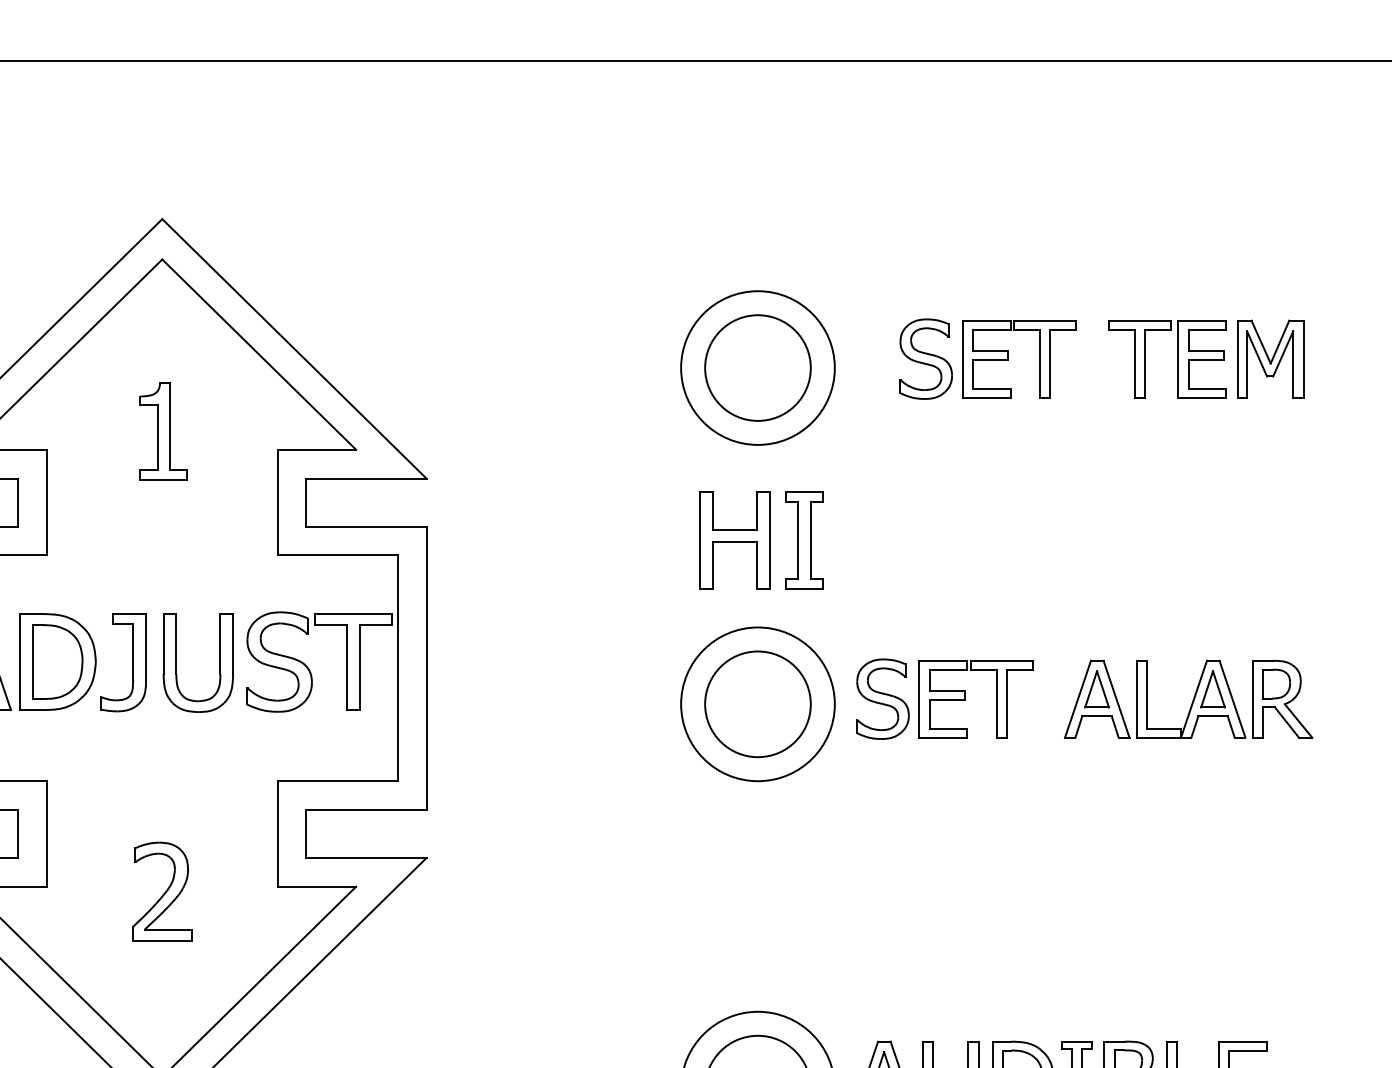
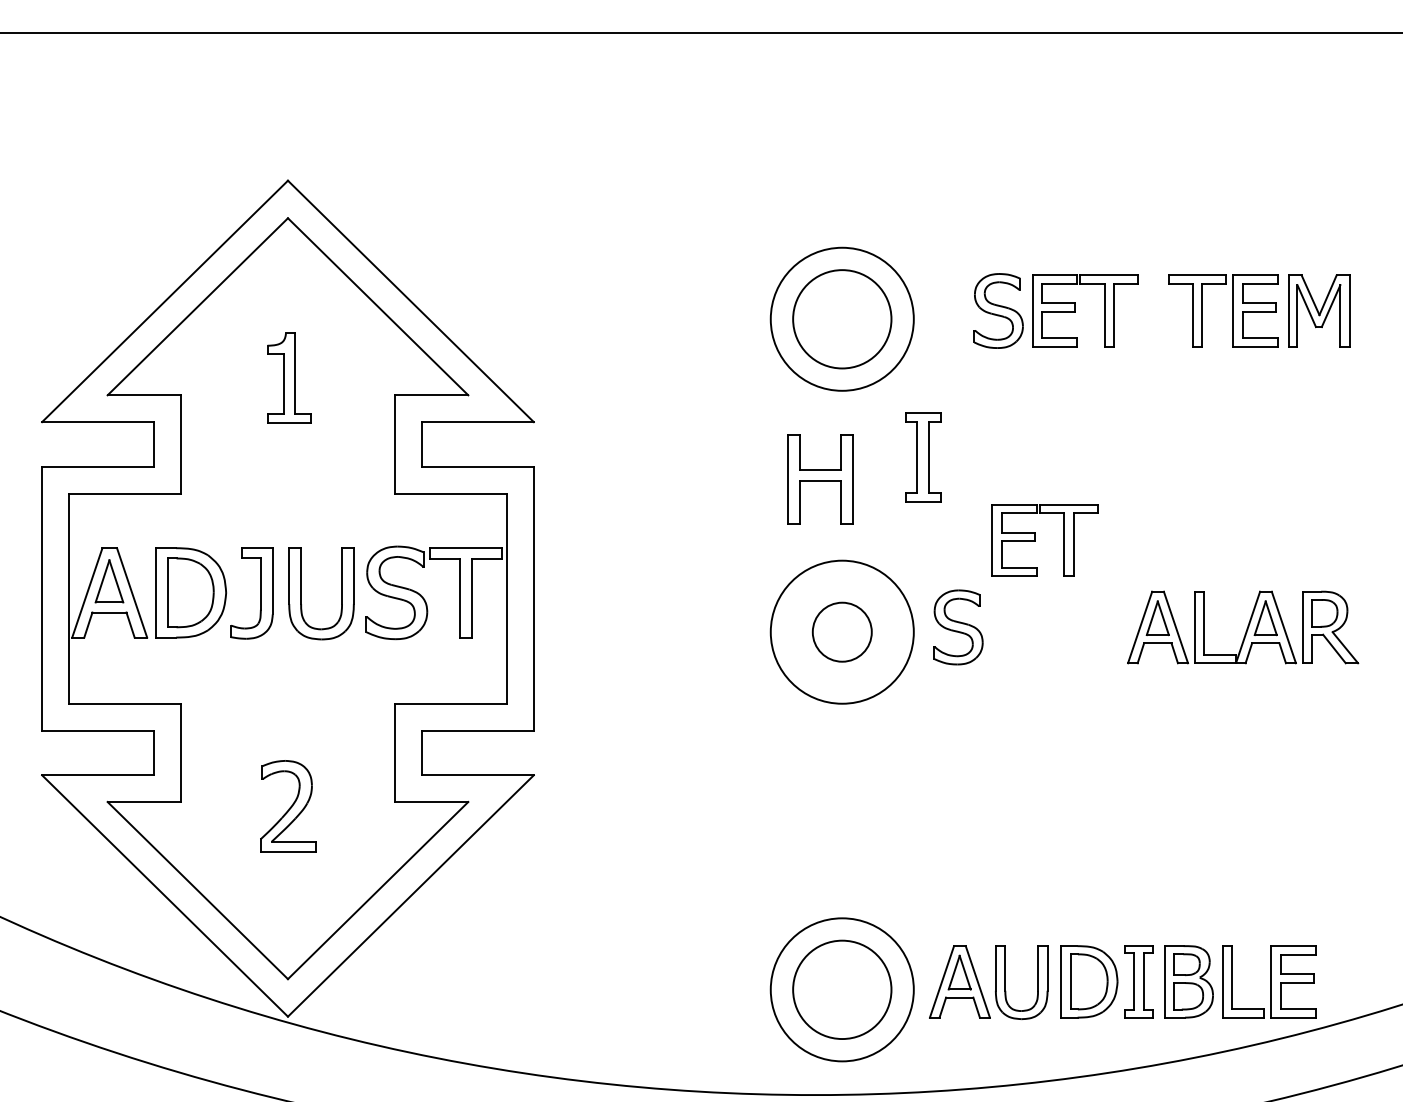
part: (804, 540) -> (923, 457), moved
part: (965, 699) -> (1035, 540), moved
circle: (758, 704) -> (842, 632), size x0.6

